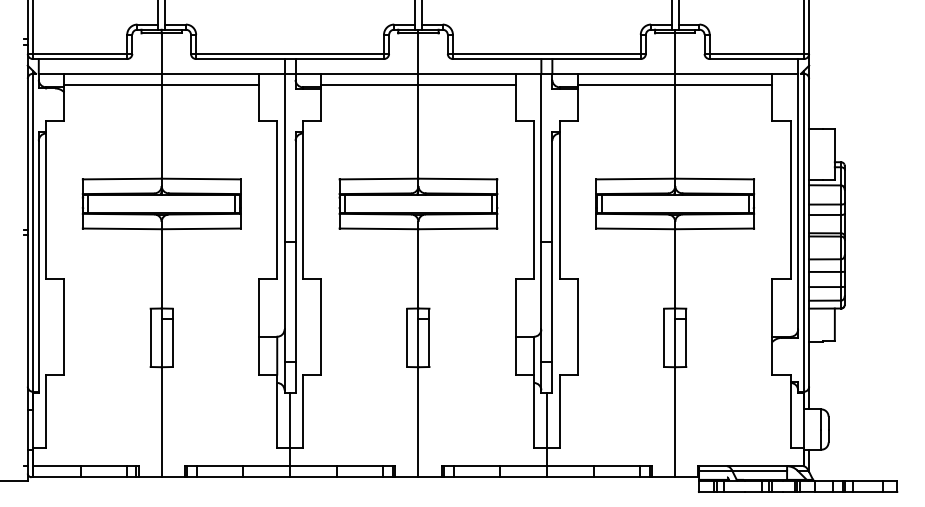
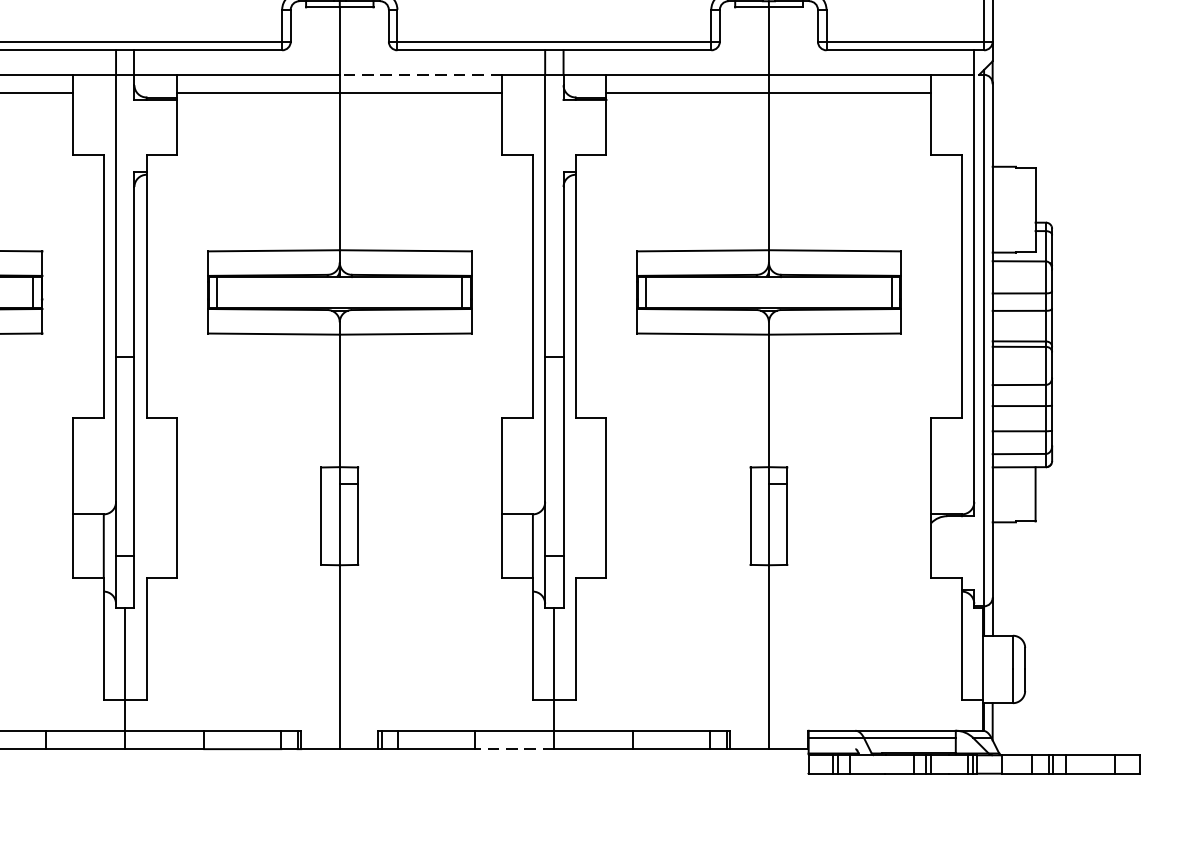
line: (467, 73) -> (421, 74), solid -> dashed
line: (523, 477) -> (515, 749), solid -> dashed

